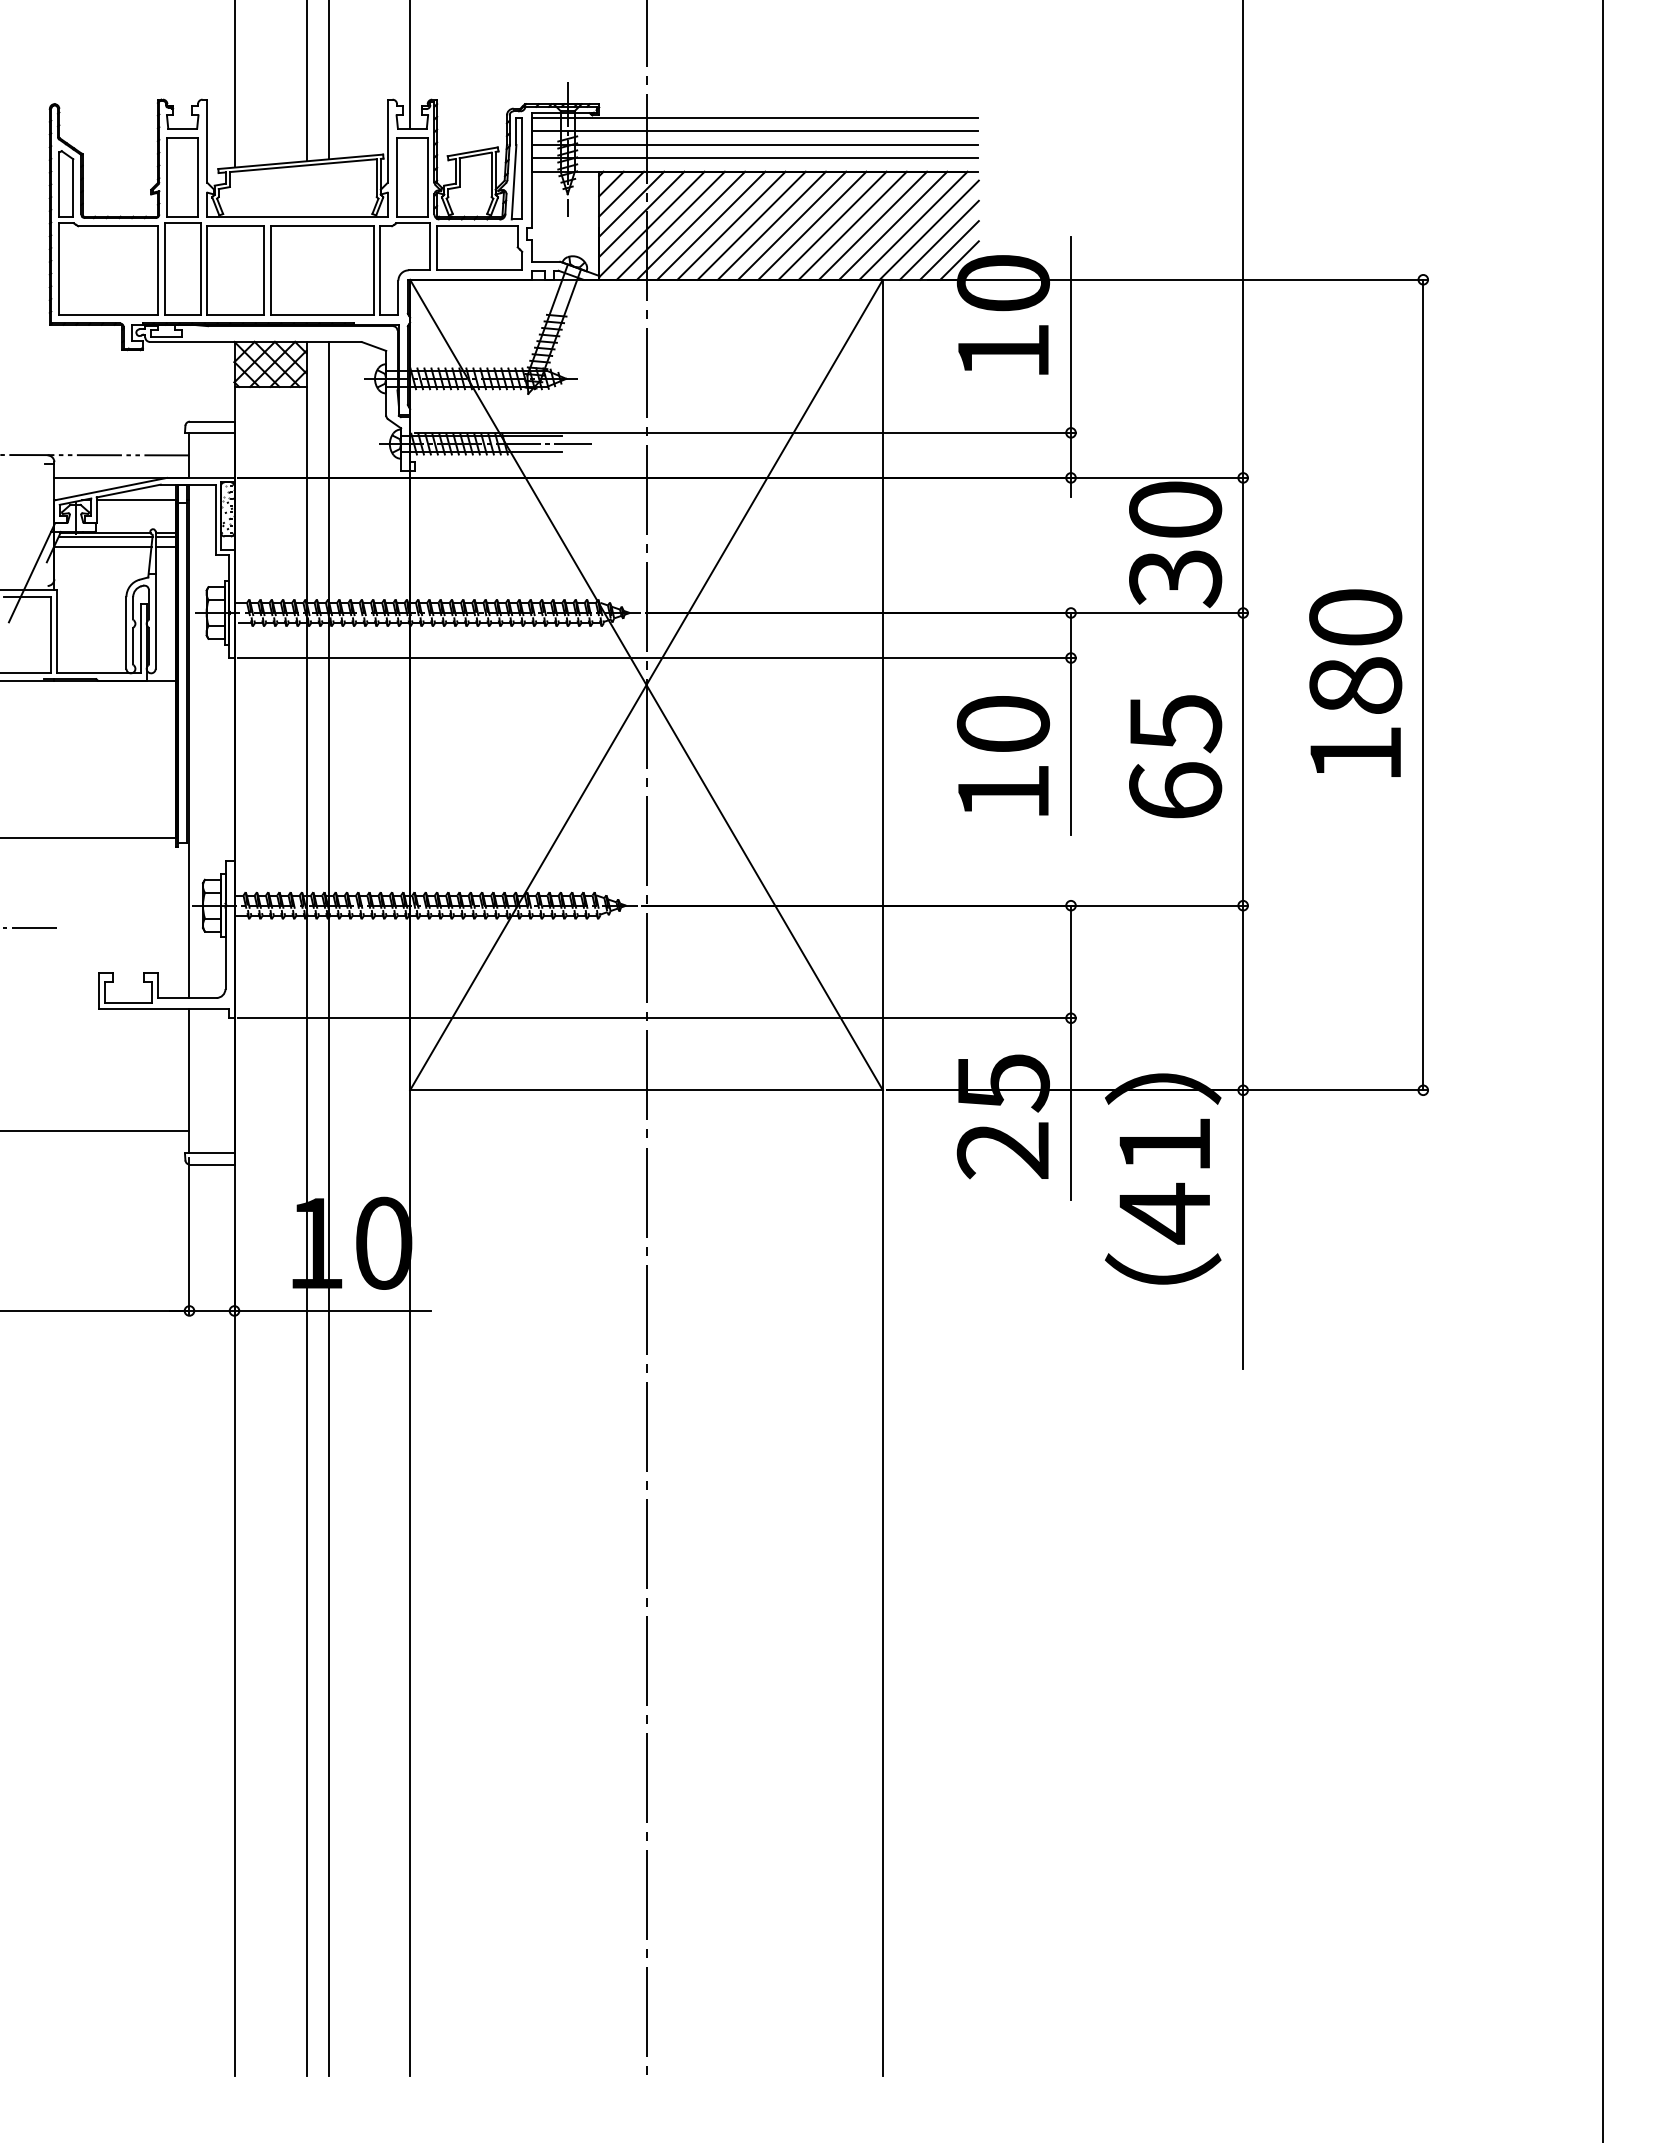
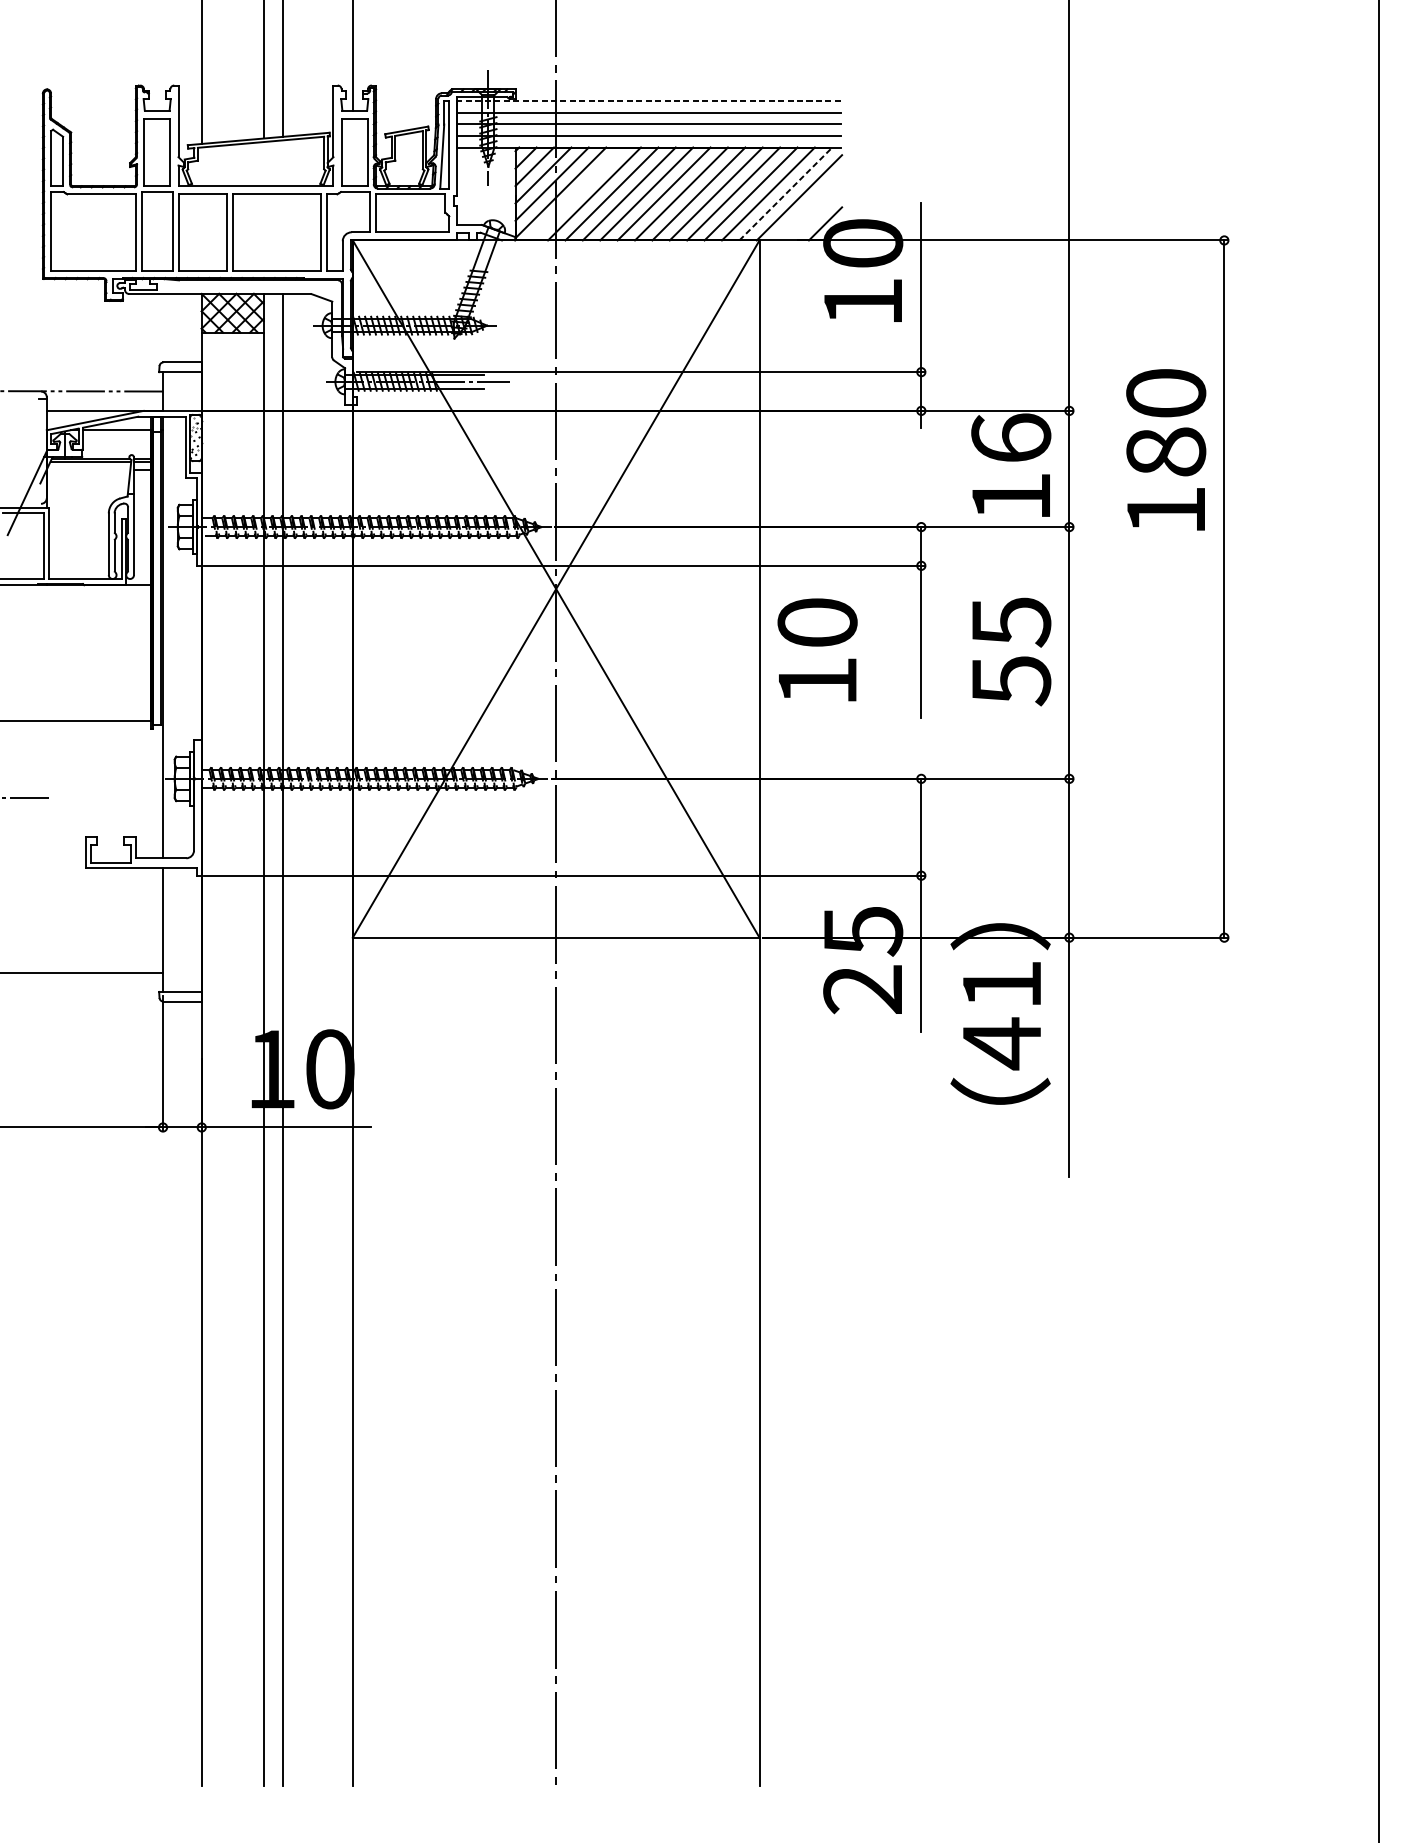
line: (754, 117) -> (649, 100), solid -> dashed
line: (670, 225) -> (576, 193), removed
line: (913, 225) -> (785, 193), solid -> dashed
line: (938, 239) -> (807, 205), removed
line: (949, 250) -> (816, 215), removed
text: (1175, 544) -> (1011, 468), 30 -> 16
line: (102, 546) -> (88, 469), removed
text: (1355, 682) -> (1166, 449), moved
text: (1002, 755) -> (816, 649), moved
text: (1175, 791) -> (1011, 680), 65 -> 55

